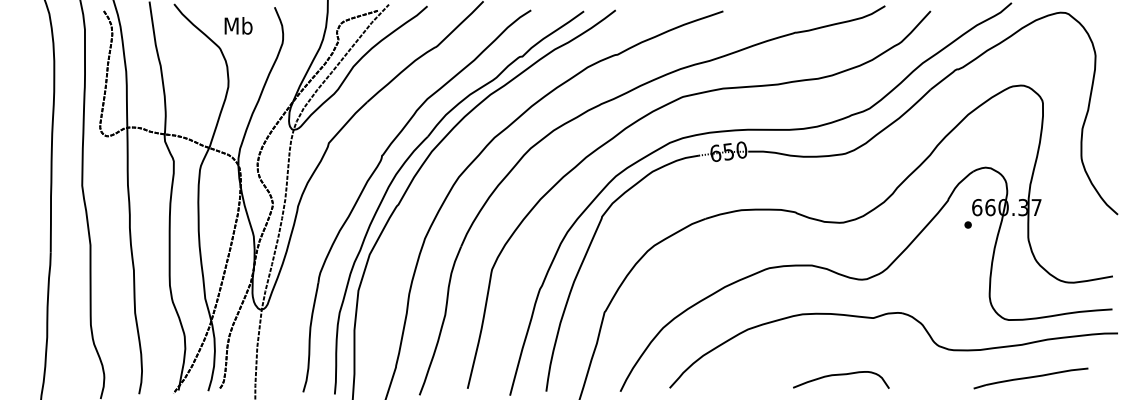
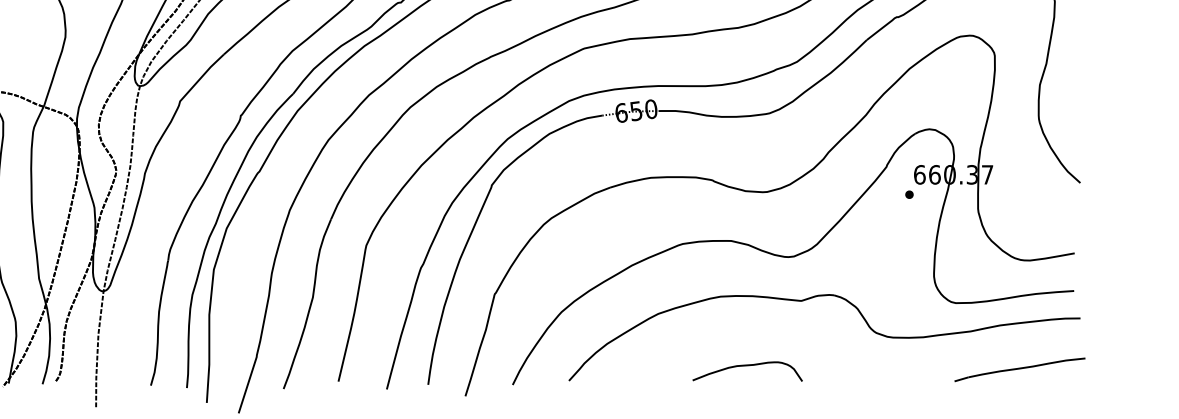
curve: (841, 375) -> (747, 366), moved
part: (1030, 378) -> (1019, 369), moved

